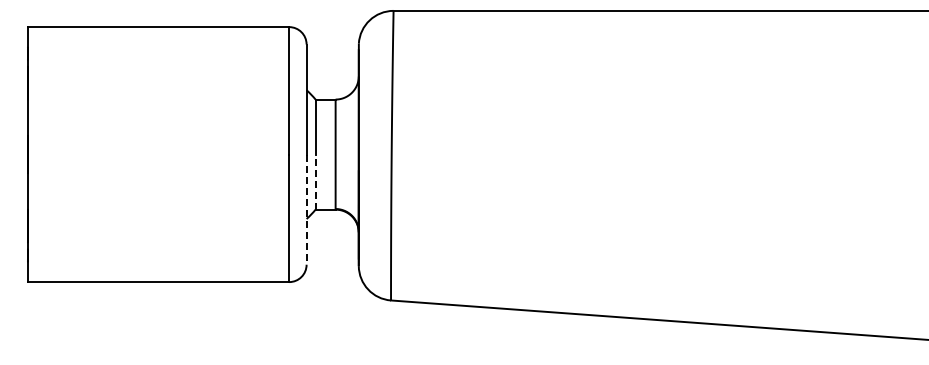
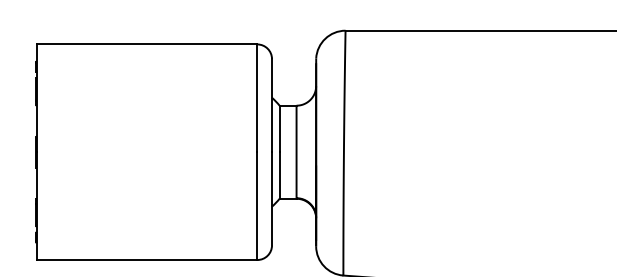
line: (315, 182) -> (279, 175), dashed -> solid
line: (306, 210) -> (271, 199), dashed -> solid

